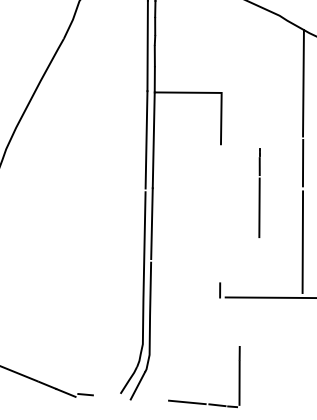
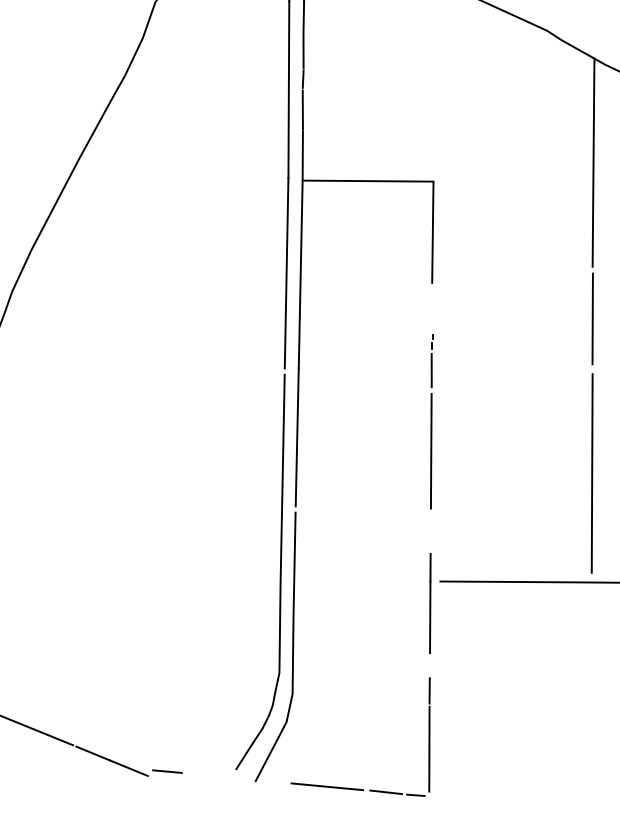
line: (259, 192) -> (431, 421), moved
line: (219, 315) -> (429, 616), added
part: (201, 402) -> (354, 786), moved

